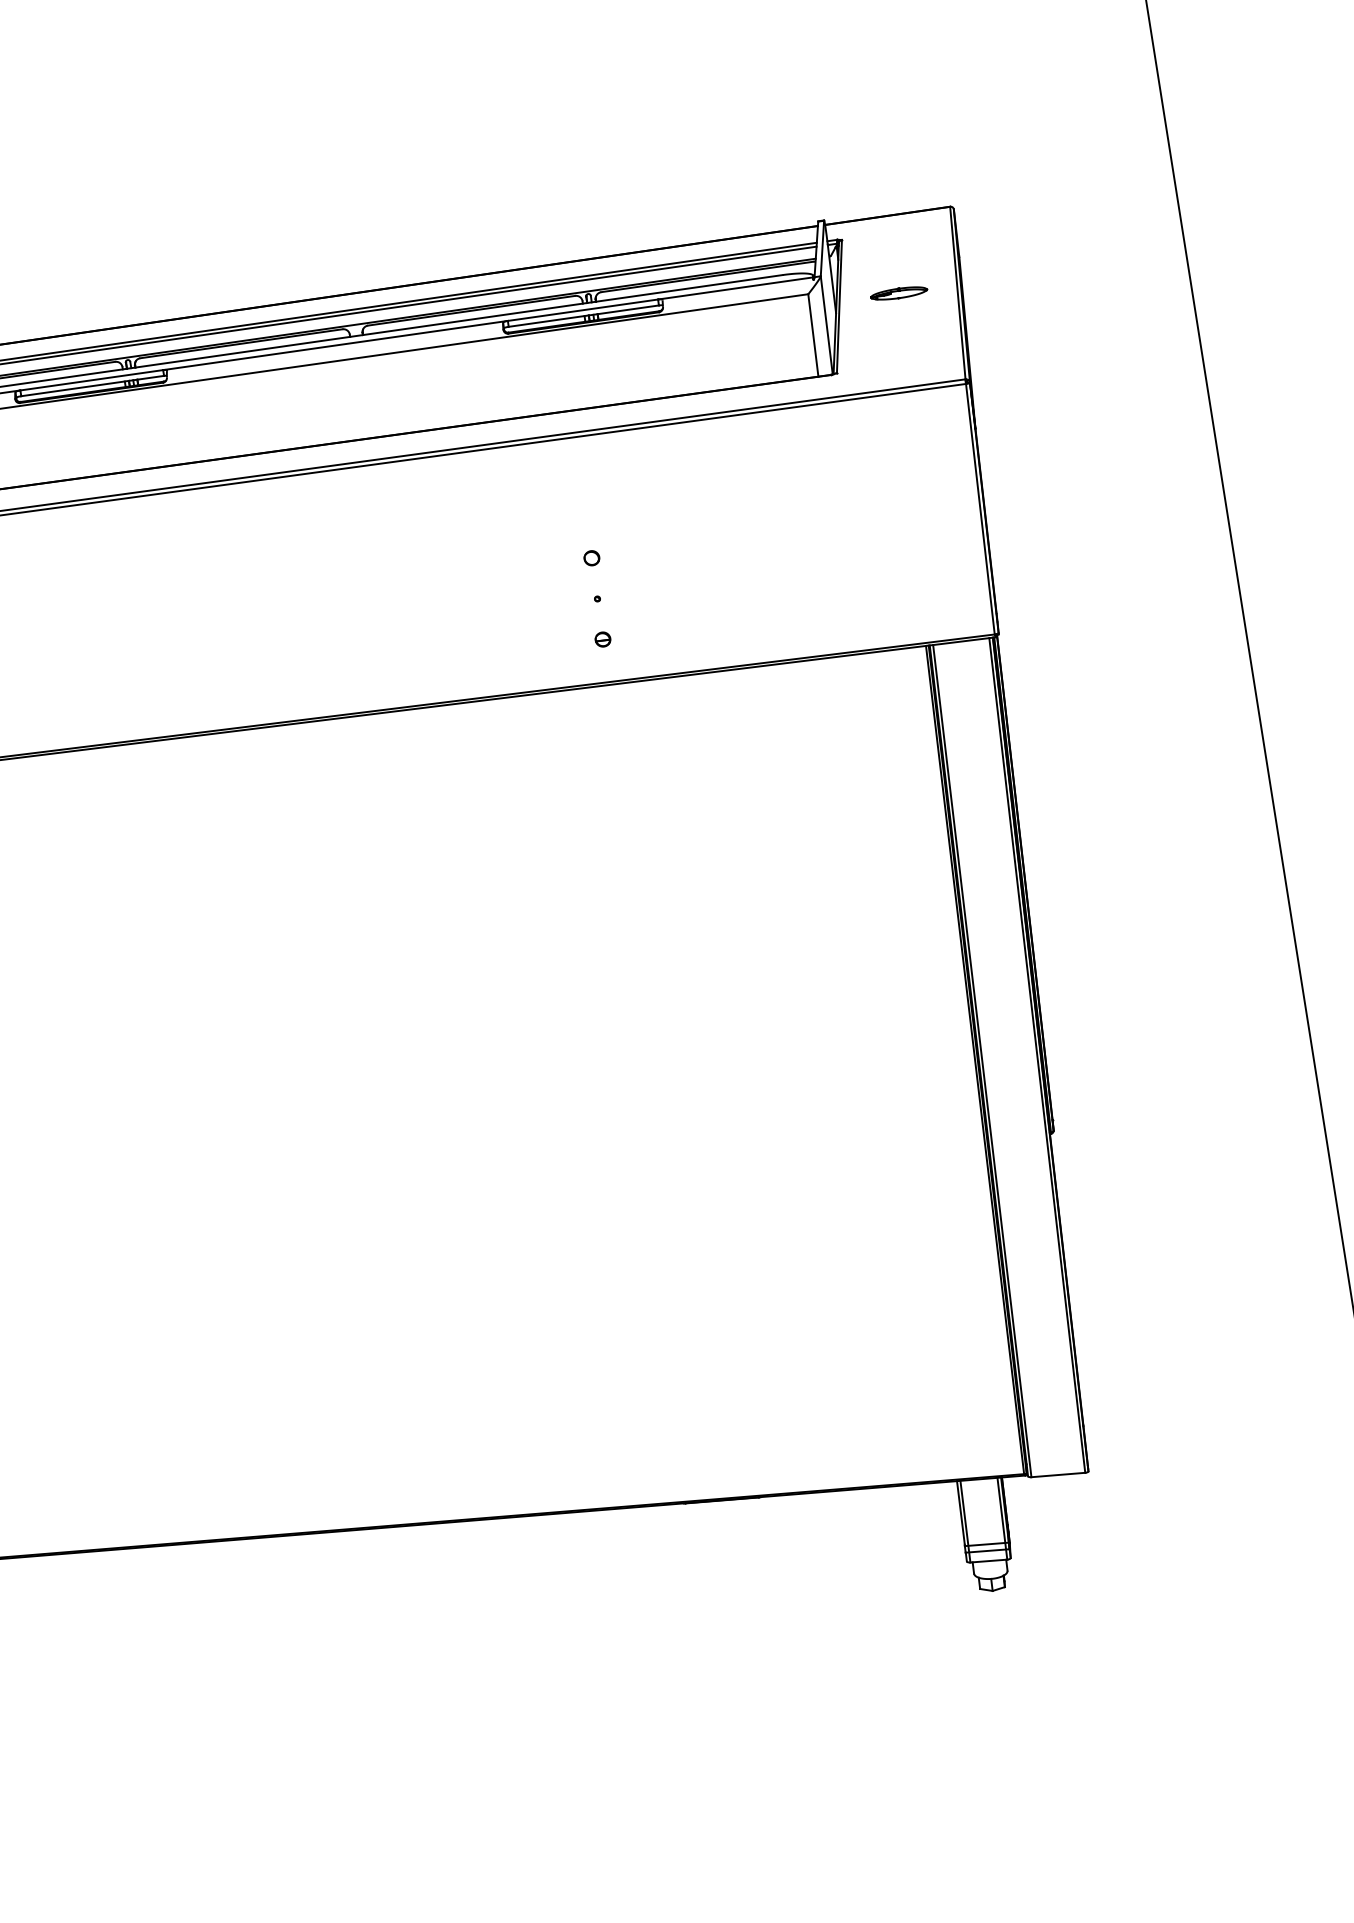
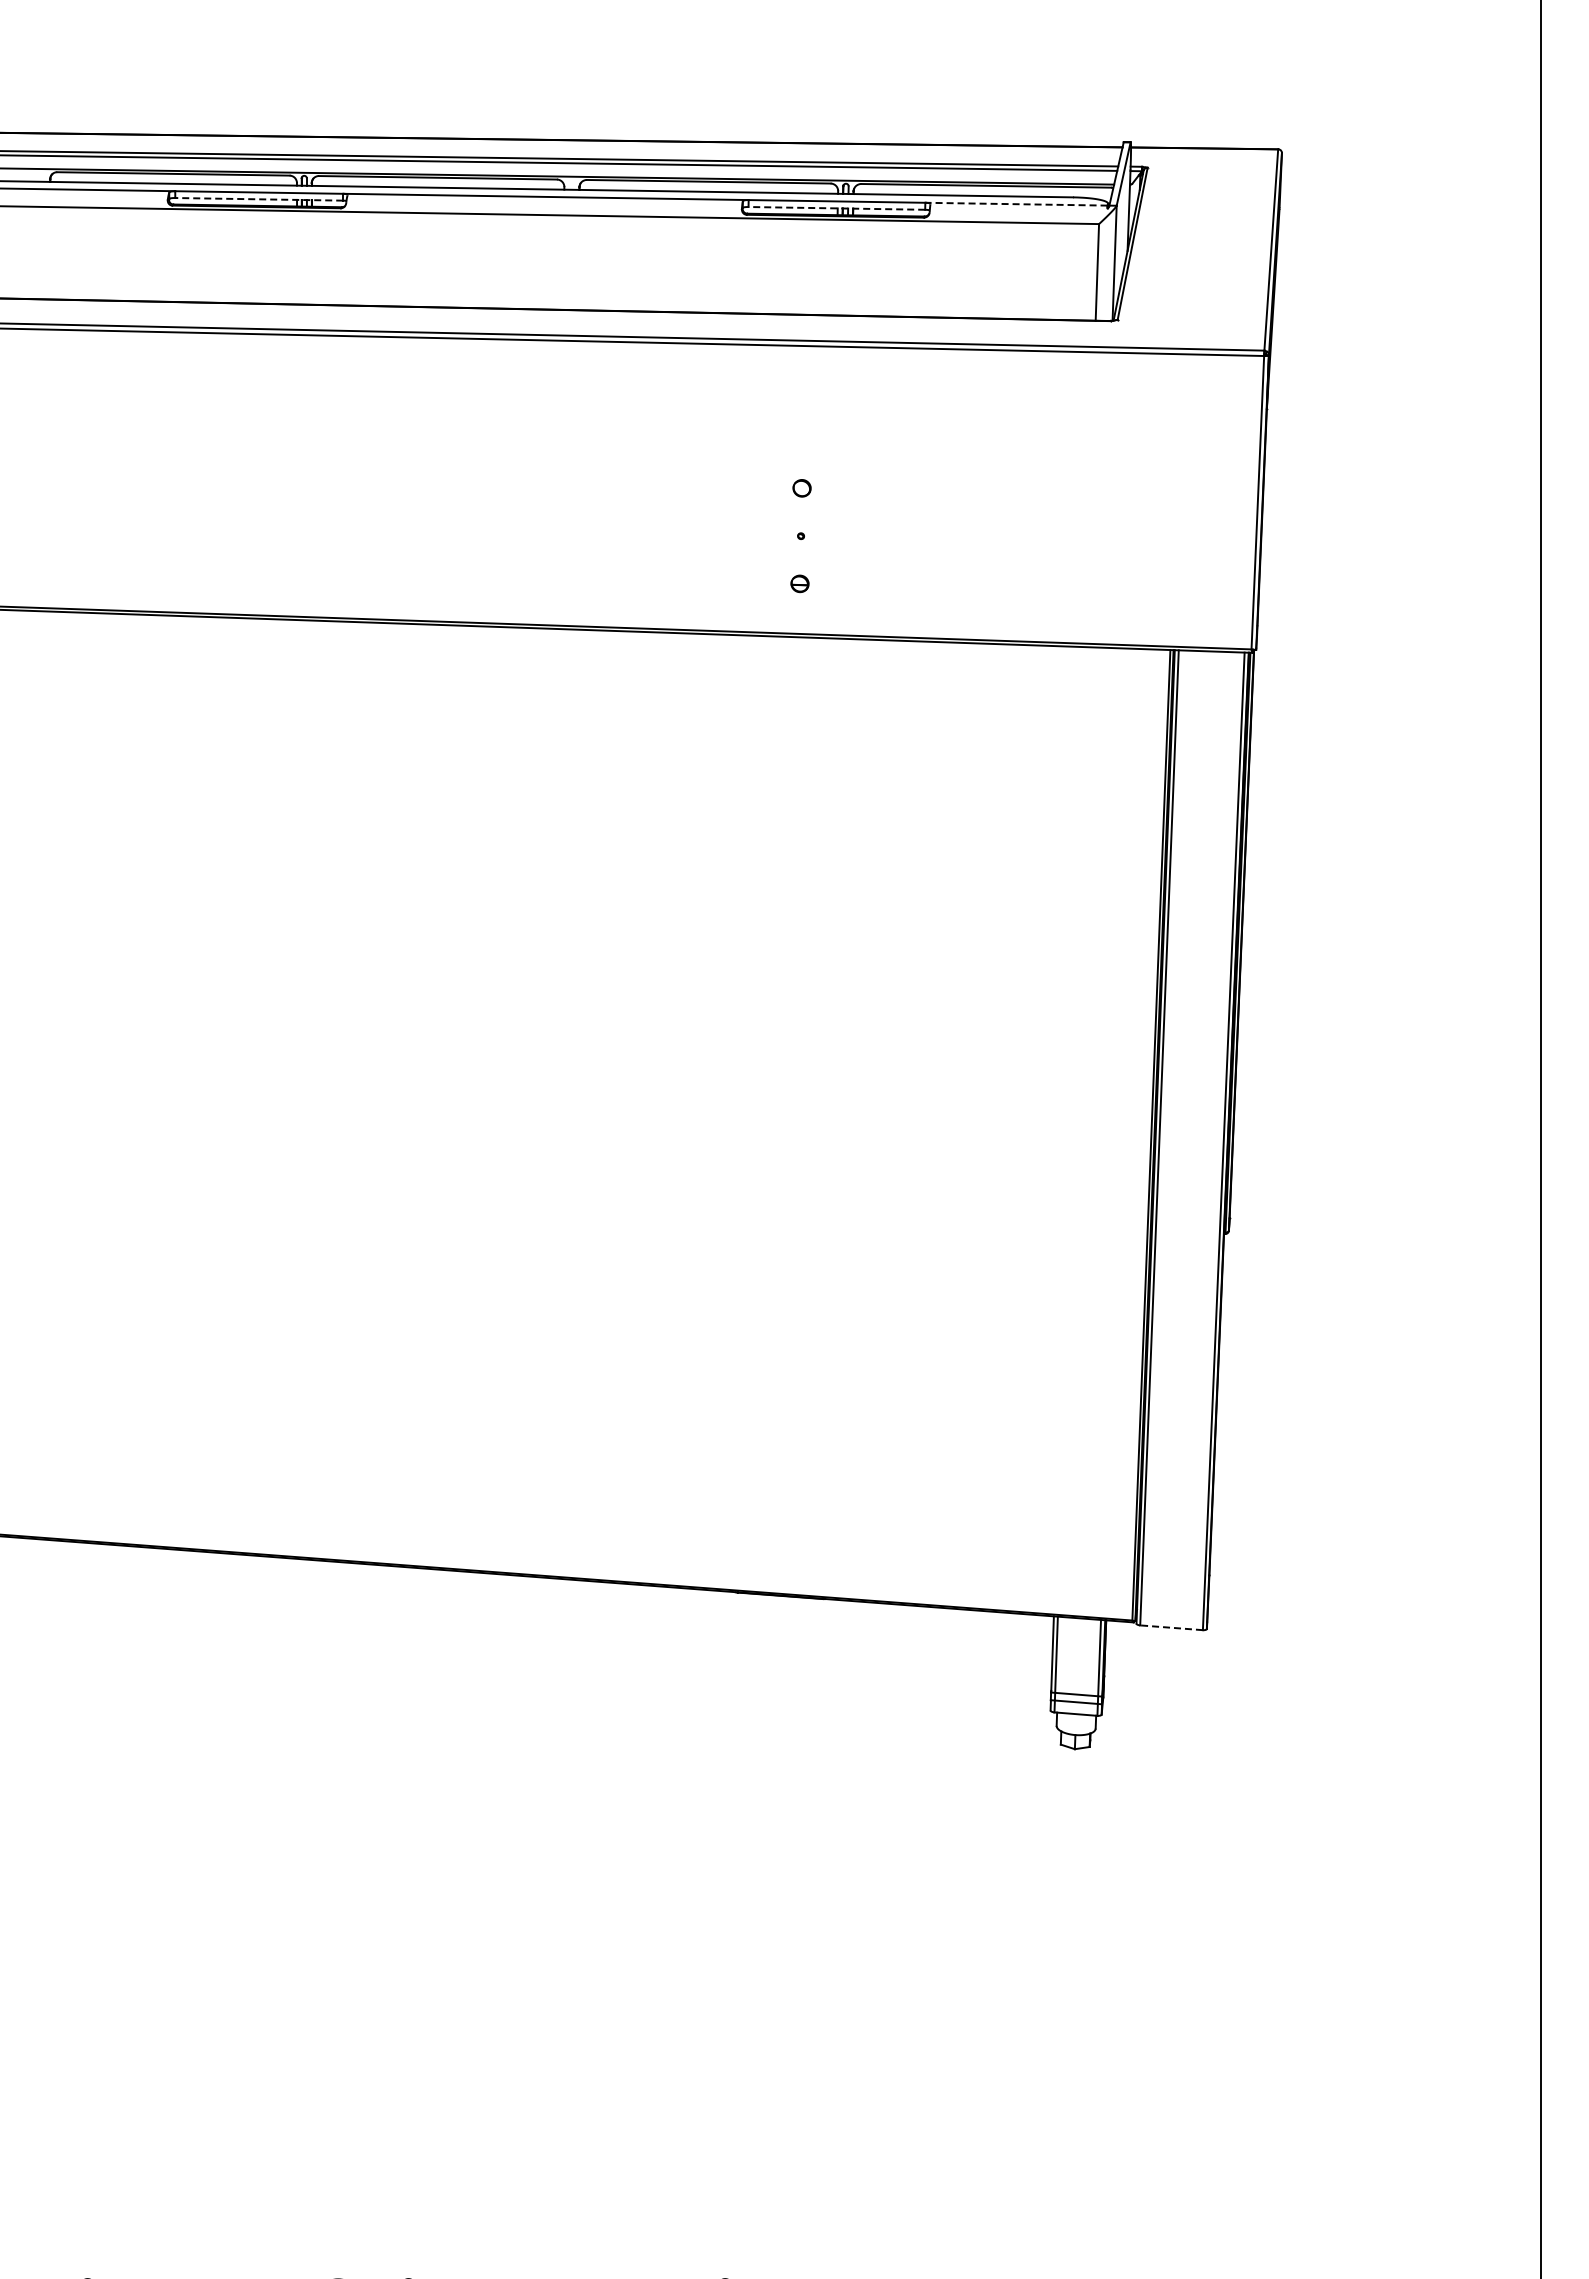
line: (734, 288) -> (1015, 204), solid -> dashed
part: (898, 293) -> (1203, 239), removed
line: (583, 316) -> (836, 208), solid -> dashed
line: (92, 386) -> (259, 199), solid -> dashed
line: (1058, 1474) -> (1171, 1627), solid -> dashed

